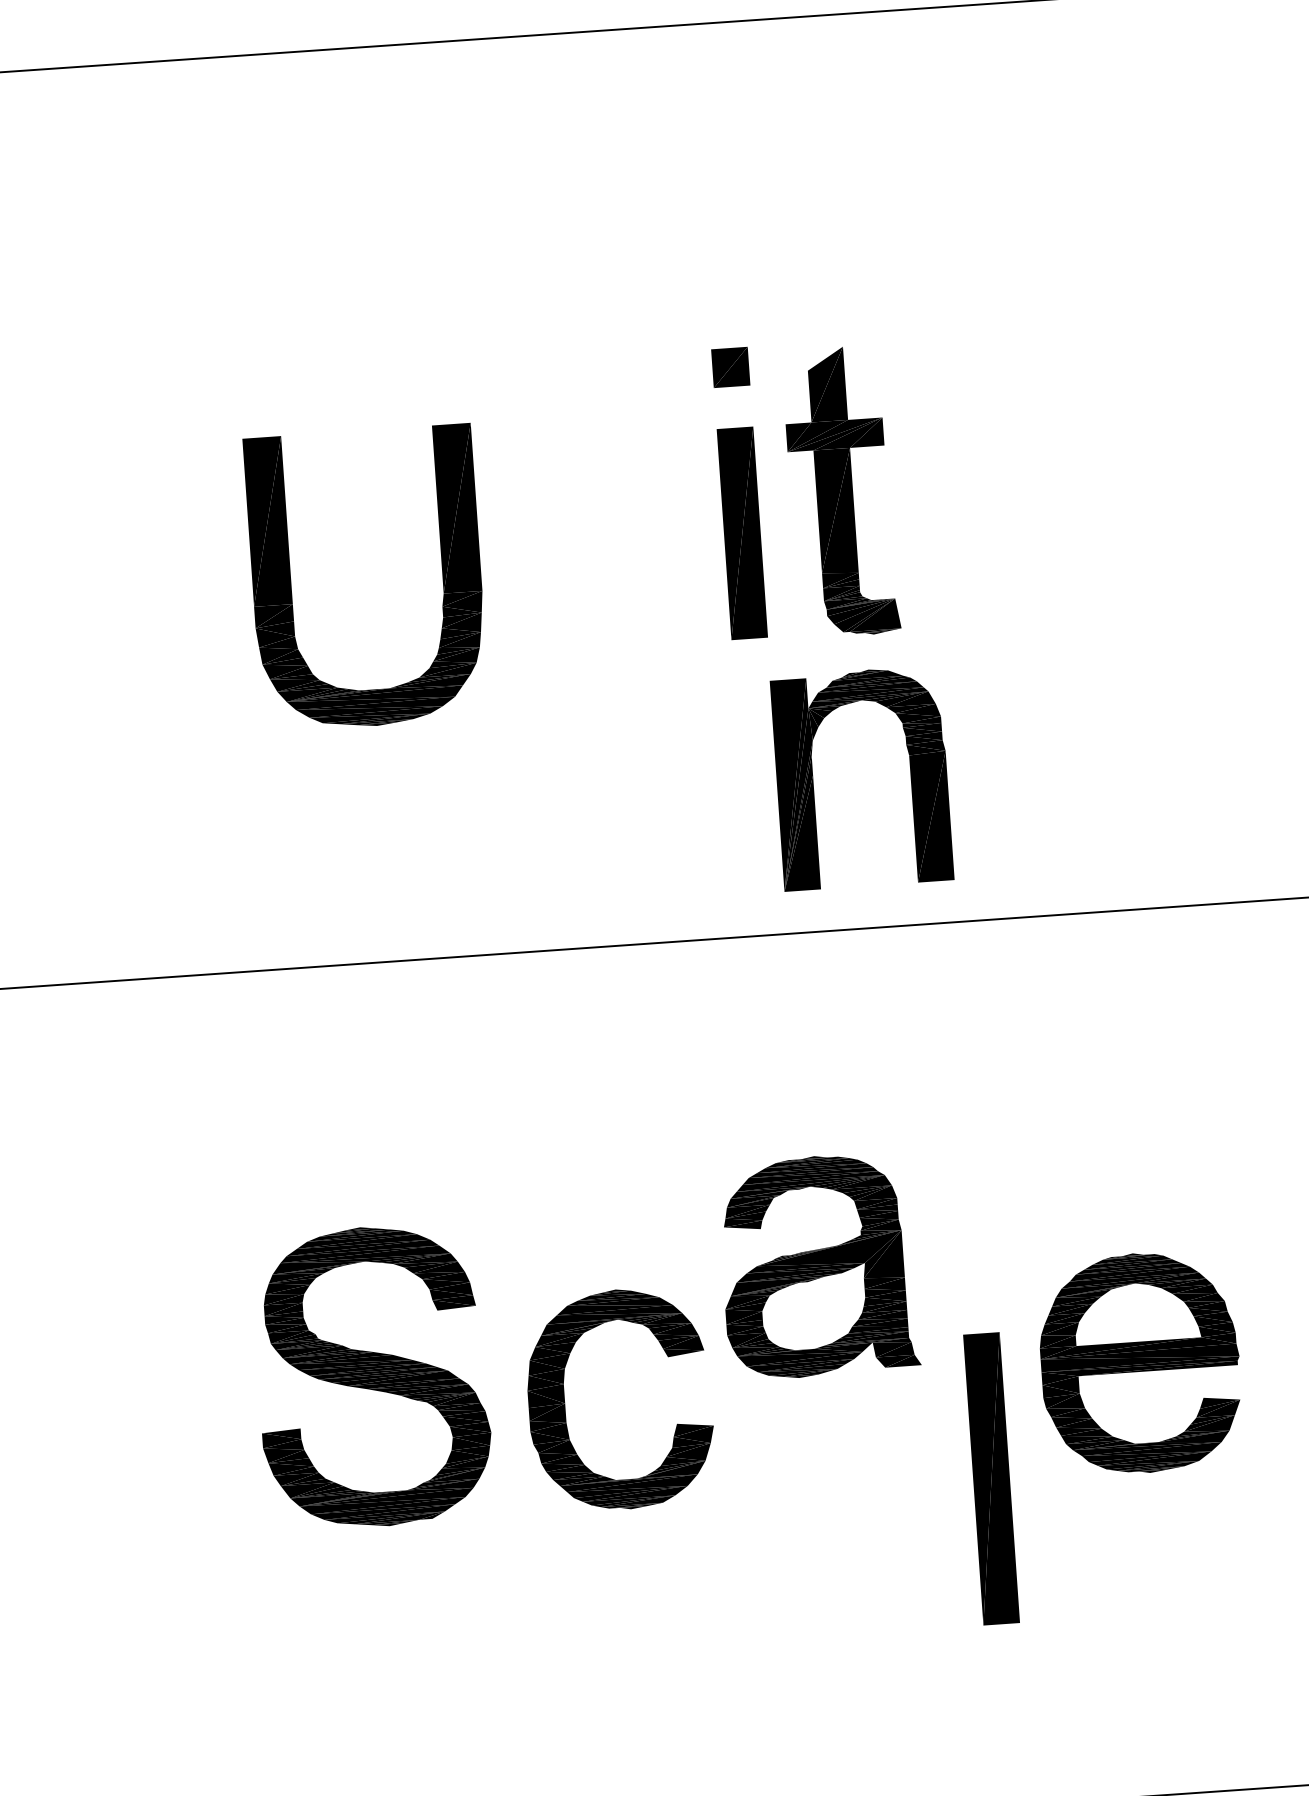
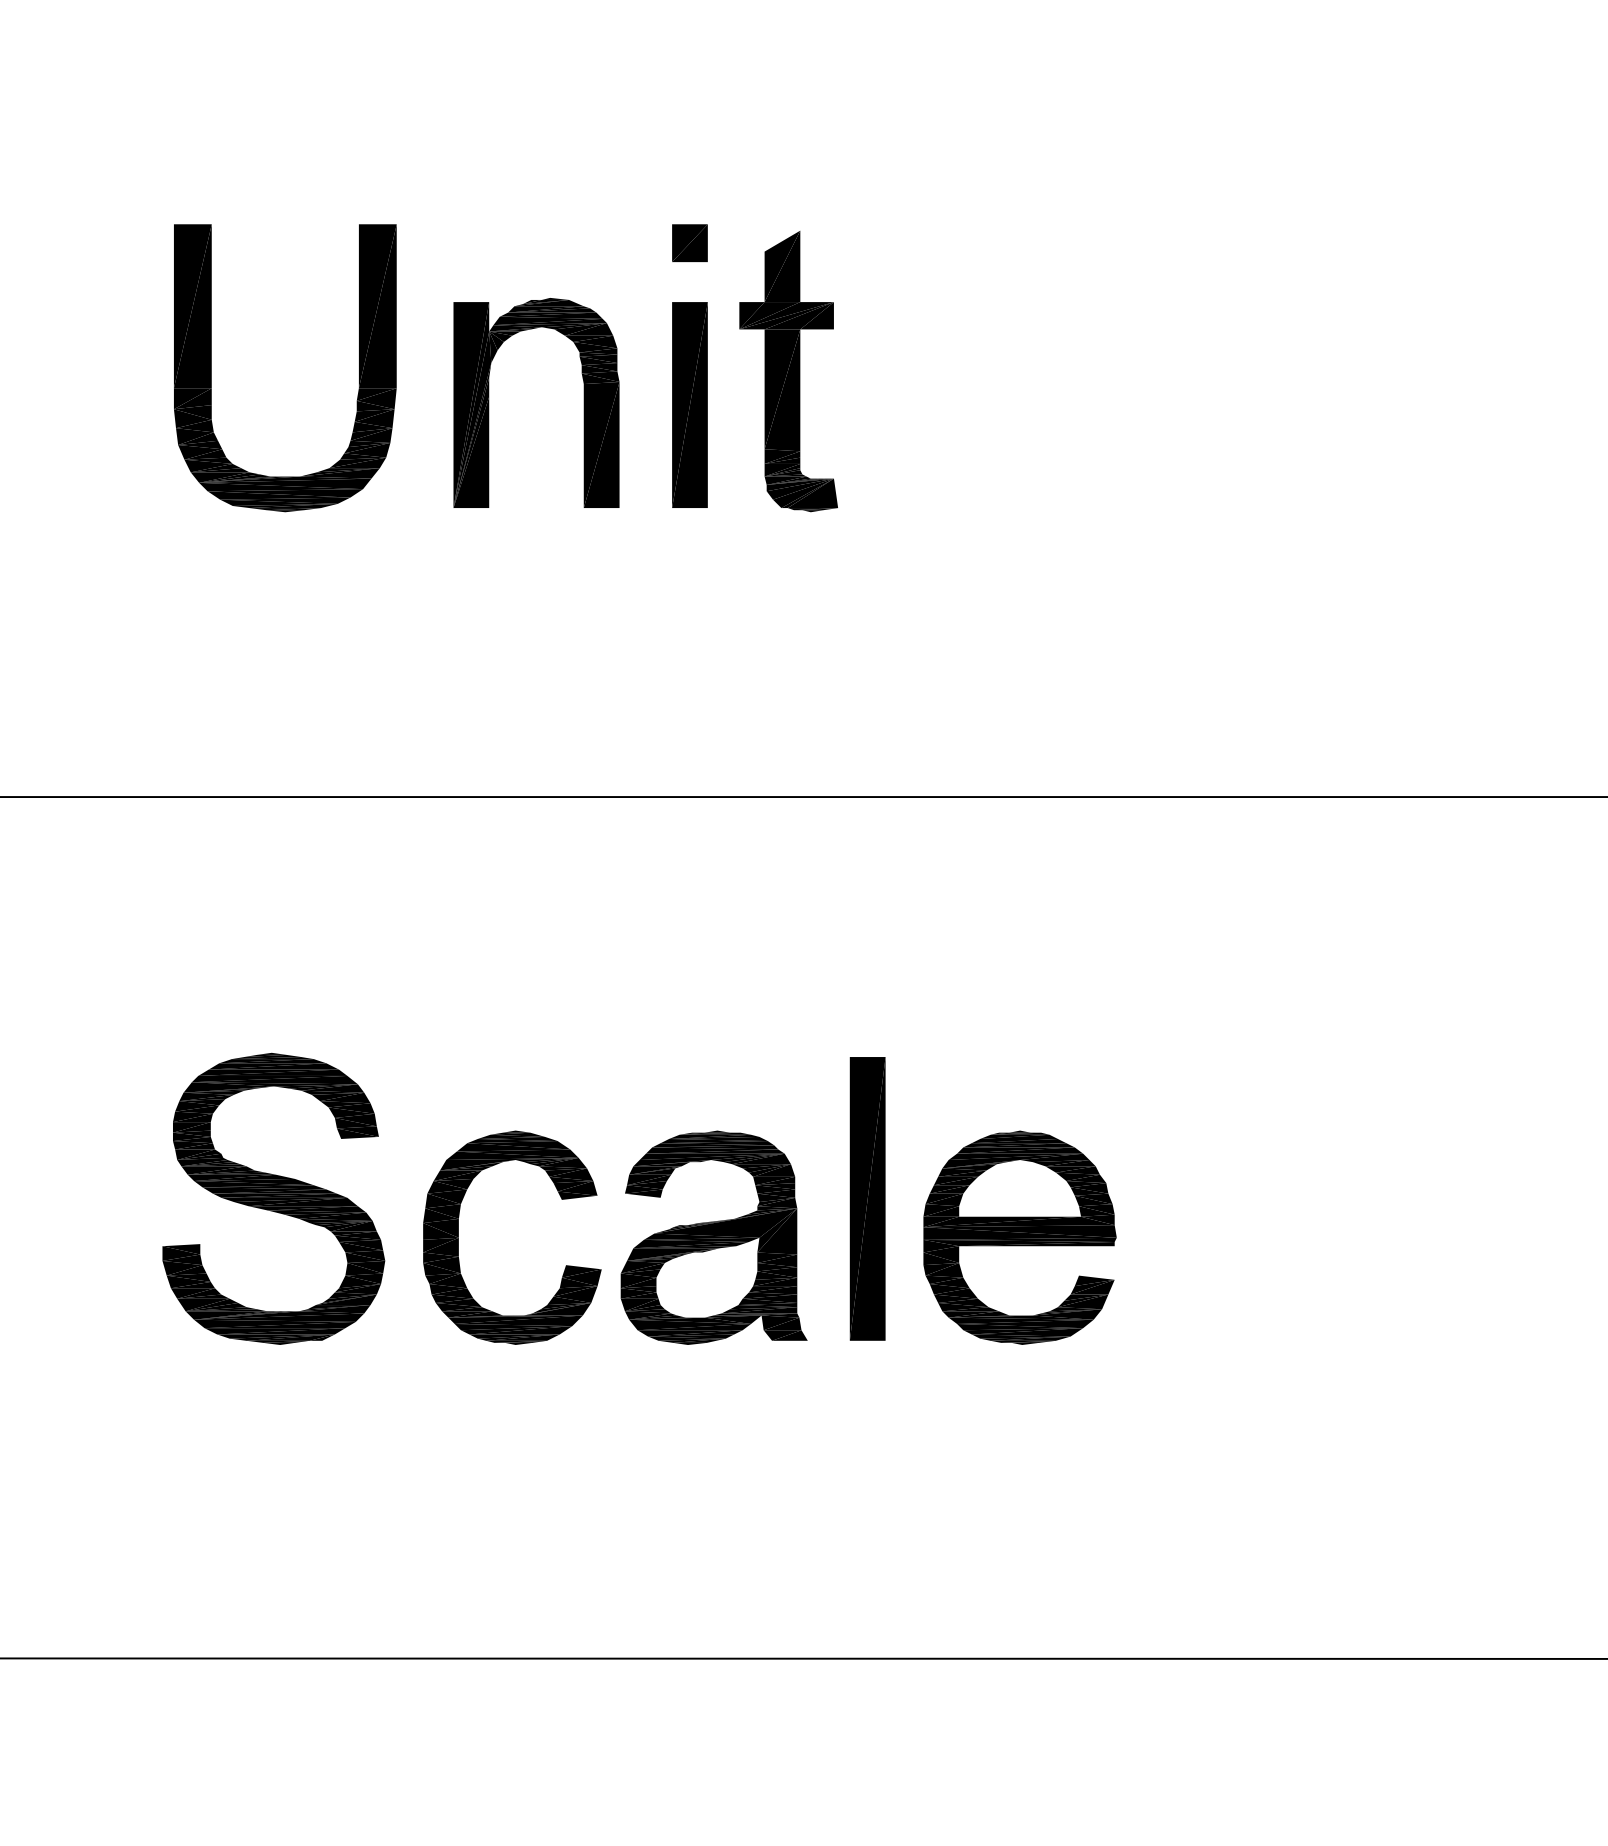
part: (291, 583) -> (211, 368), moved
part: (813, 781) -> (489, 402), moved
part: (817, 1266) -> (713, 1237), moved
part: (991, 1478) -> (867, 1198), moved

